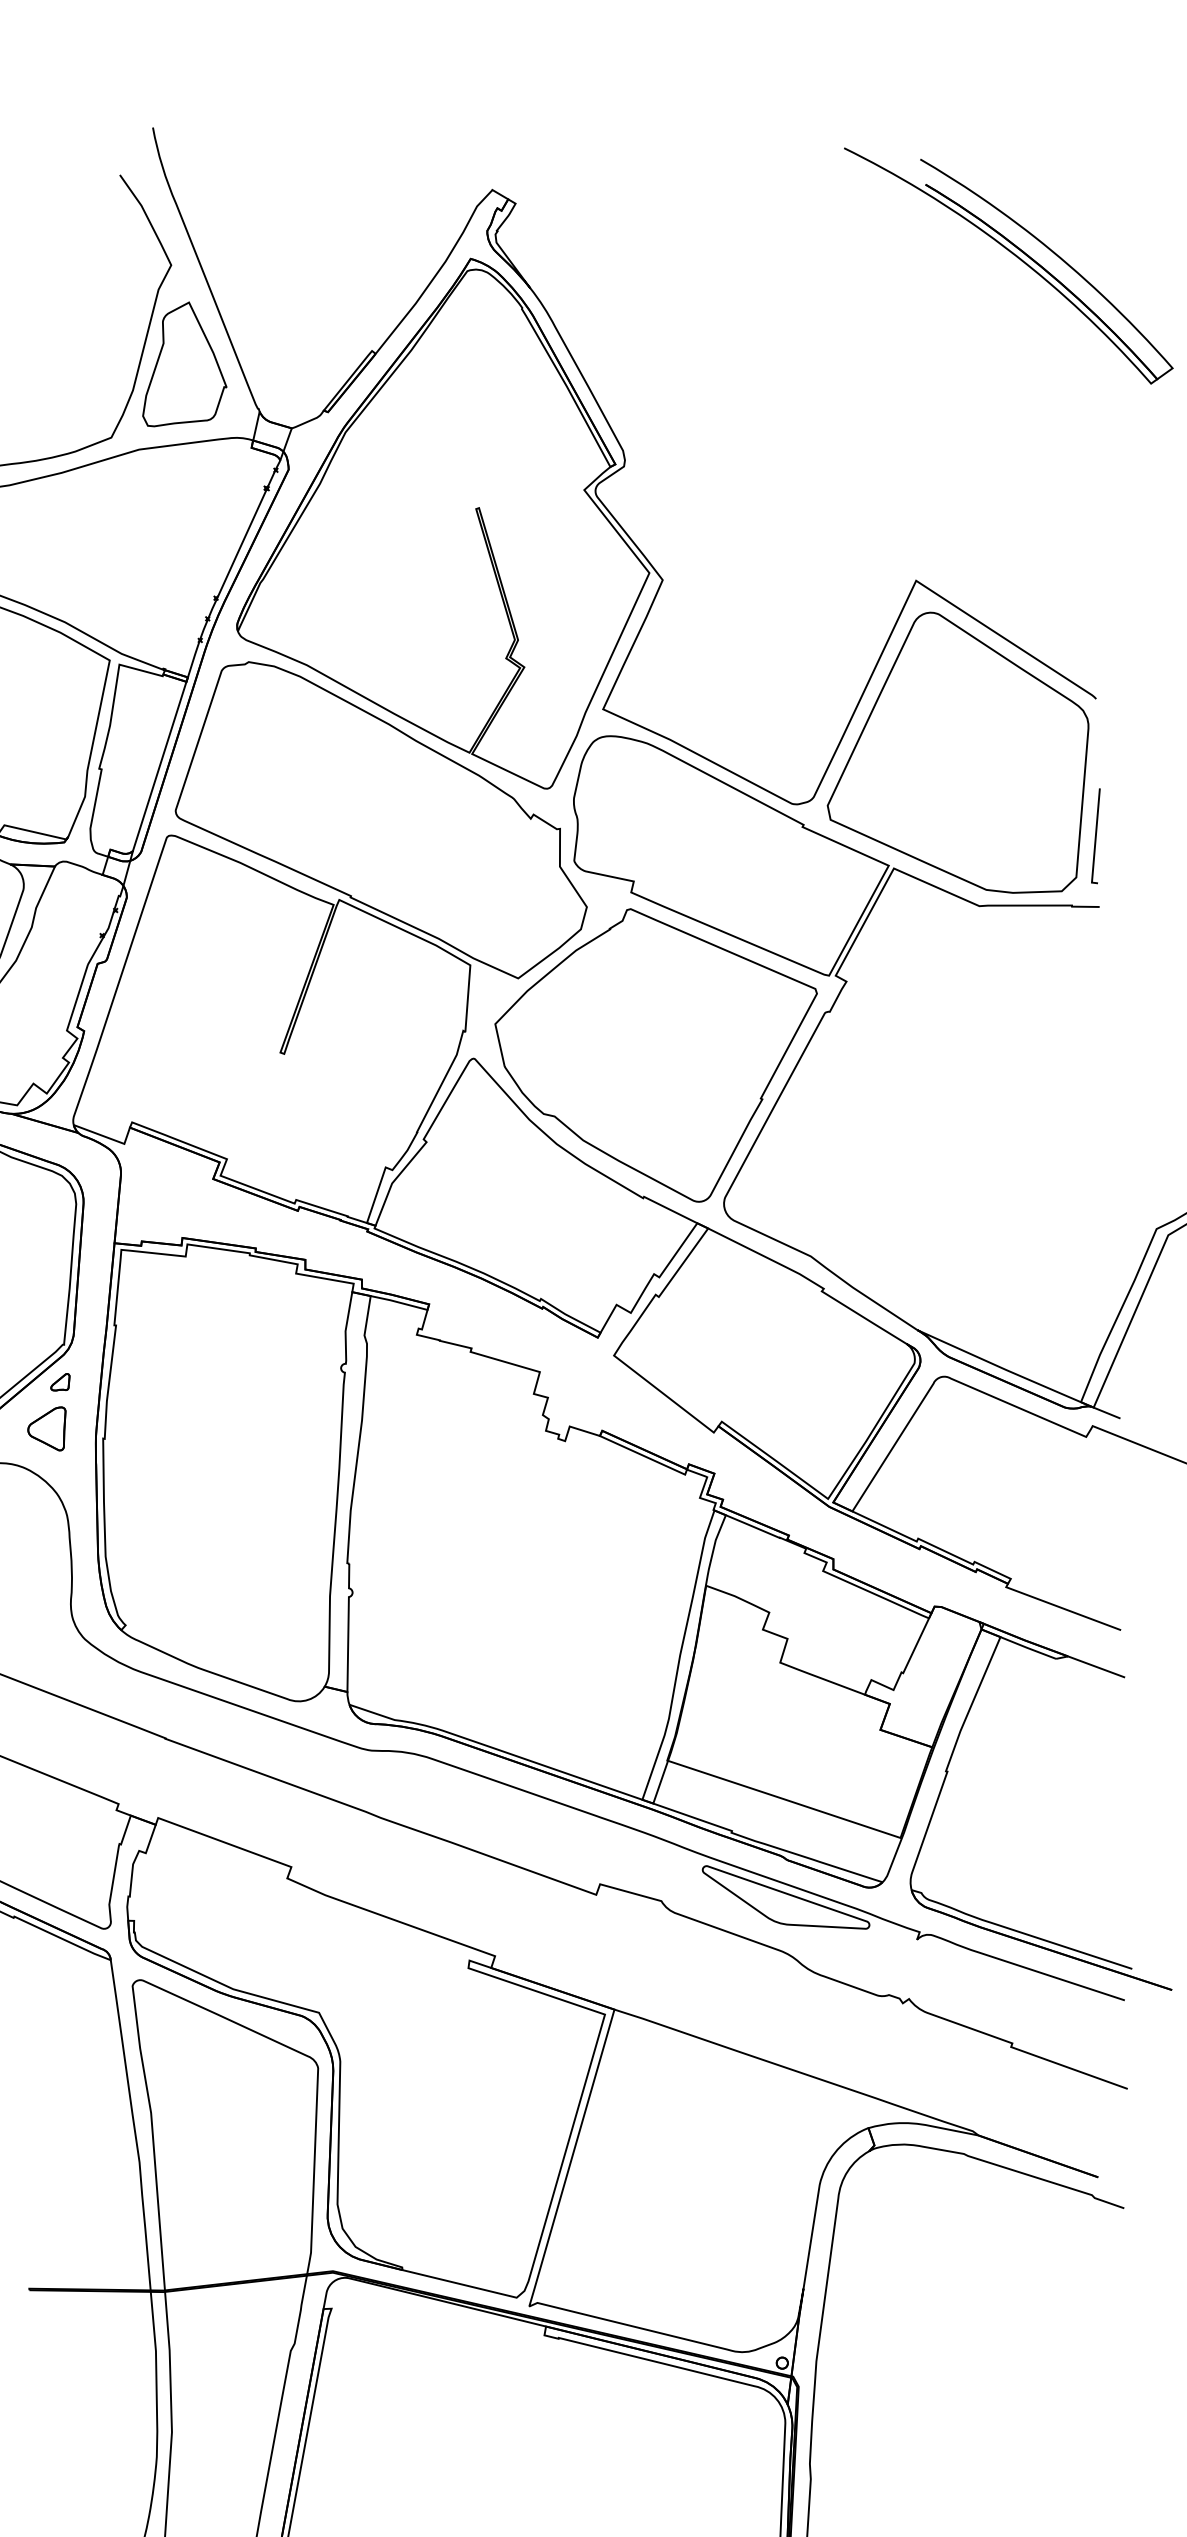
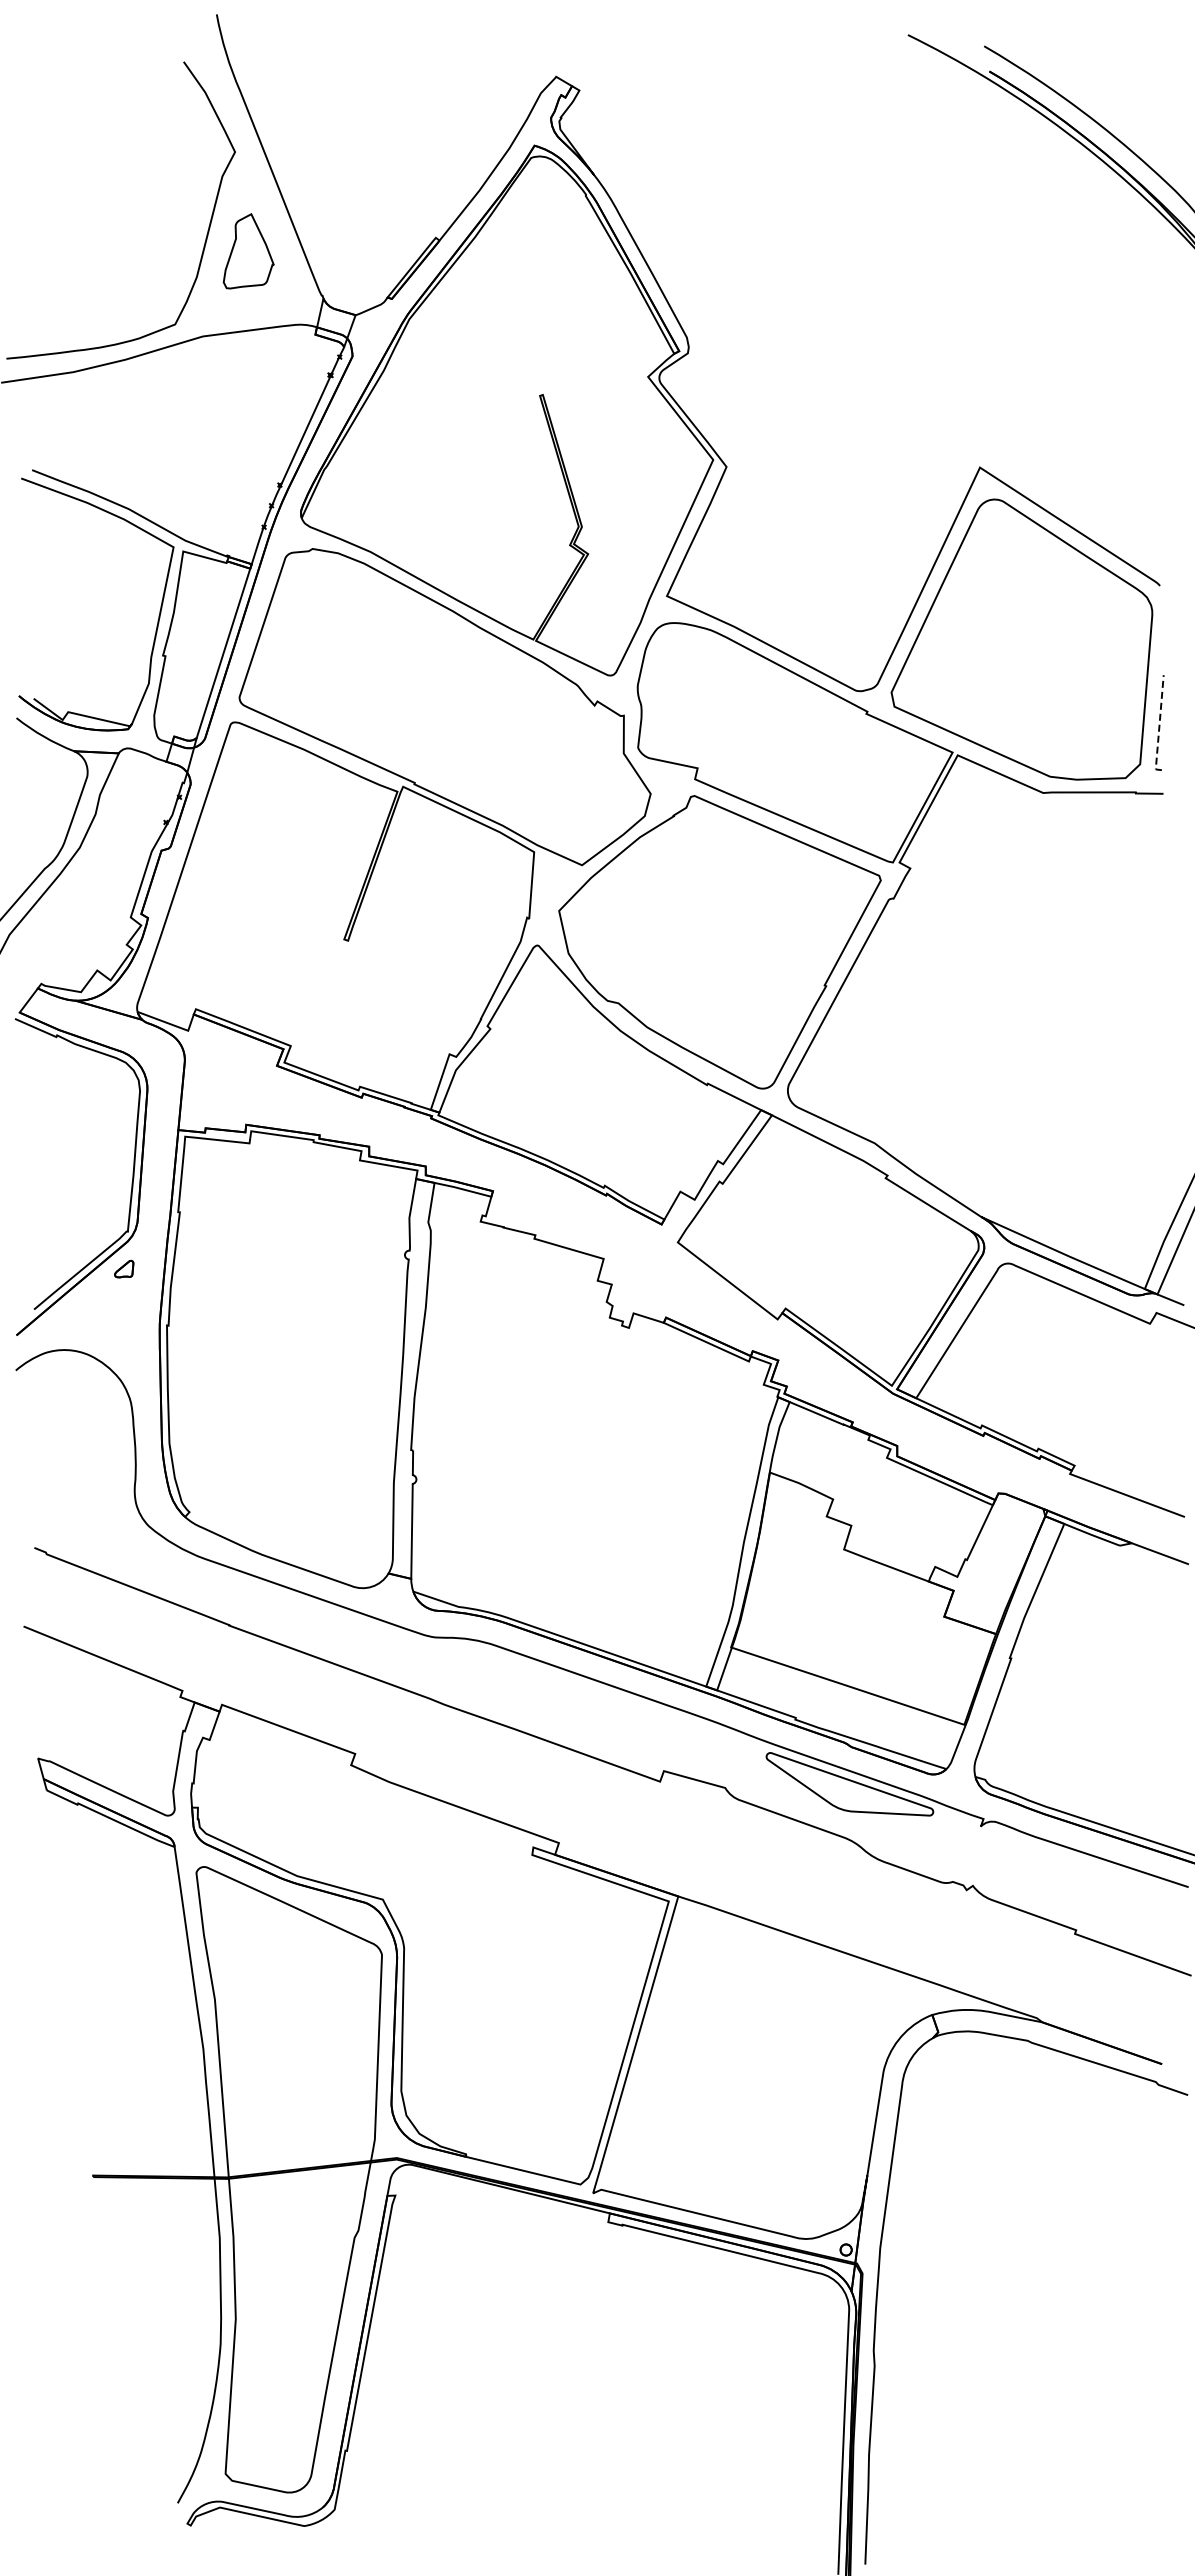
part: (184, 364) -> (248, 251), size x0.6
line: (1095, 838) -> (1159, 725), solid -> dashed
part: (46, 1428) -> (110, 1315), removed

